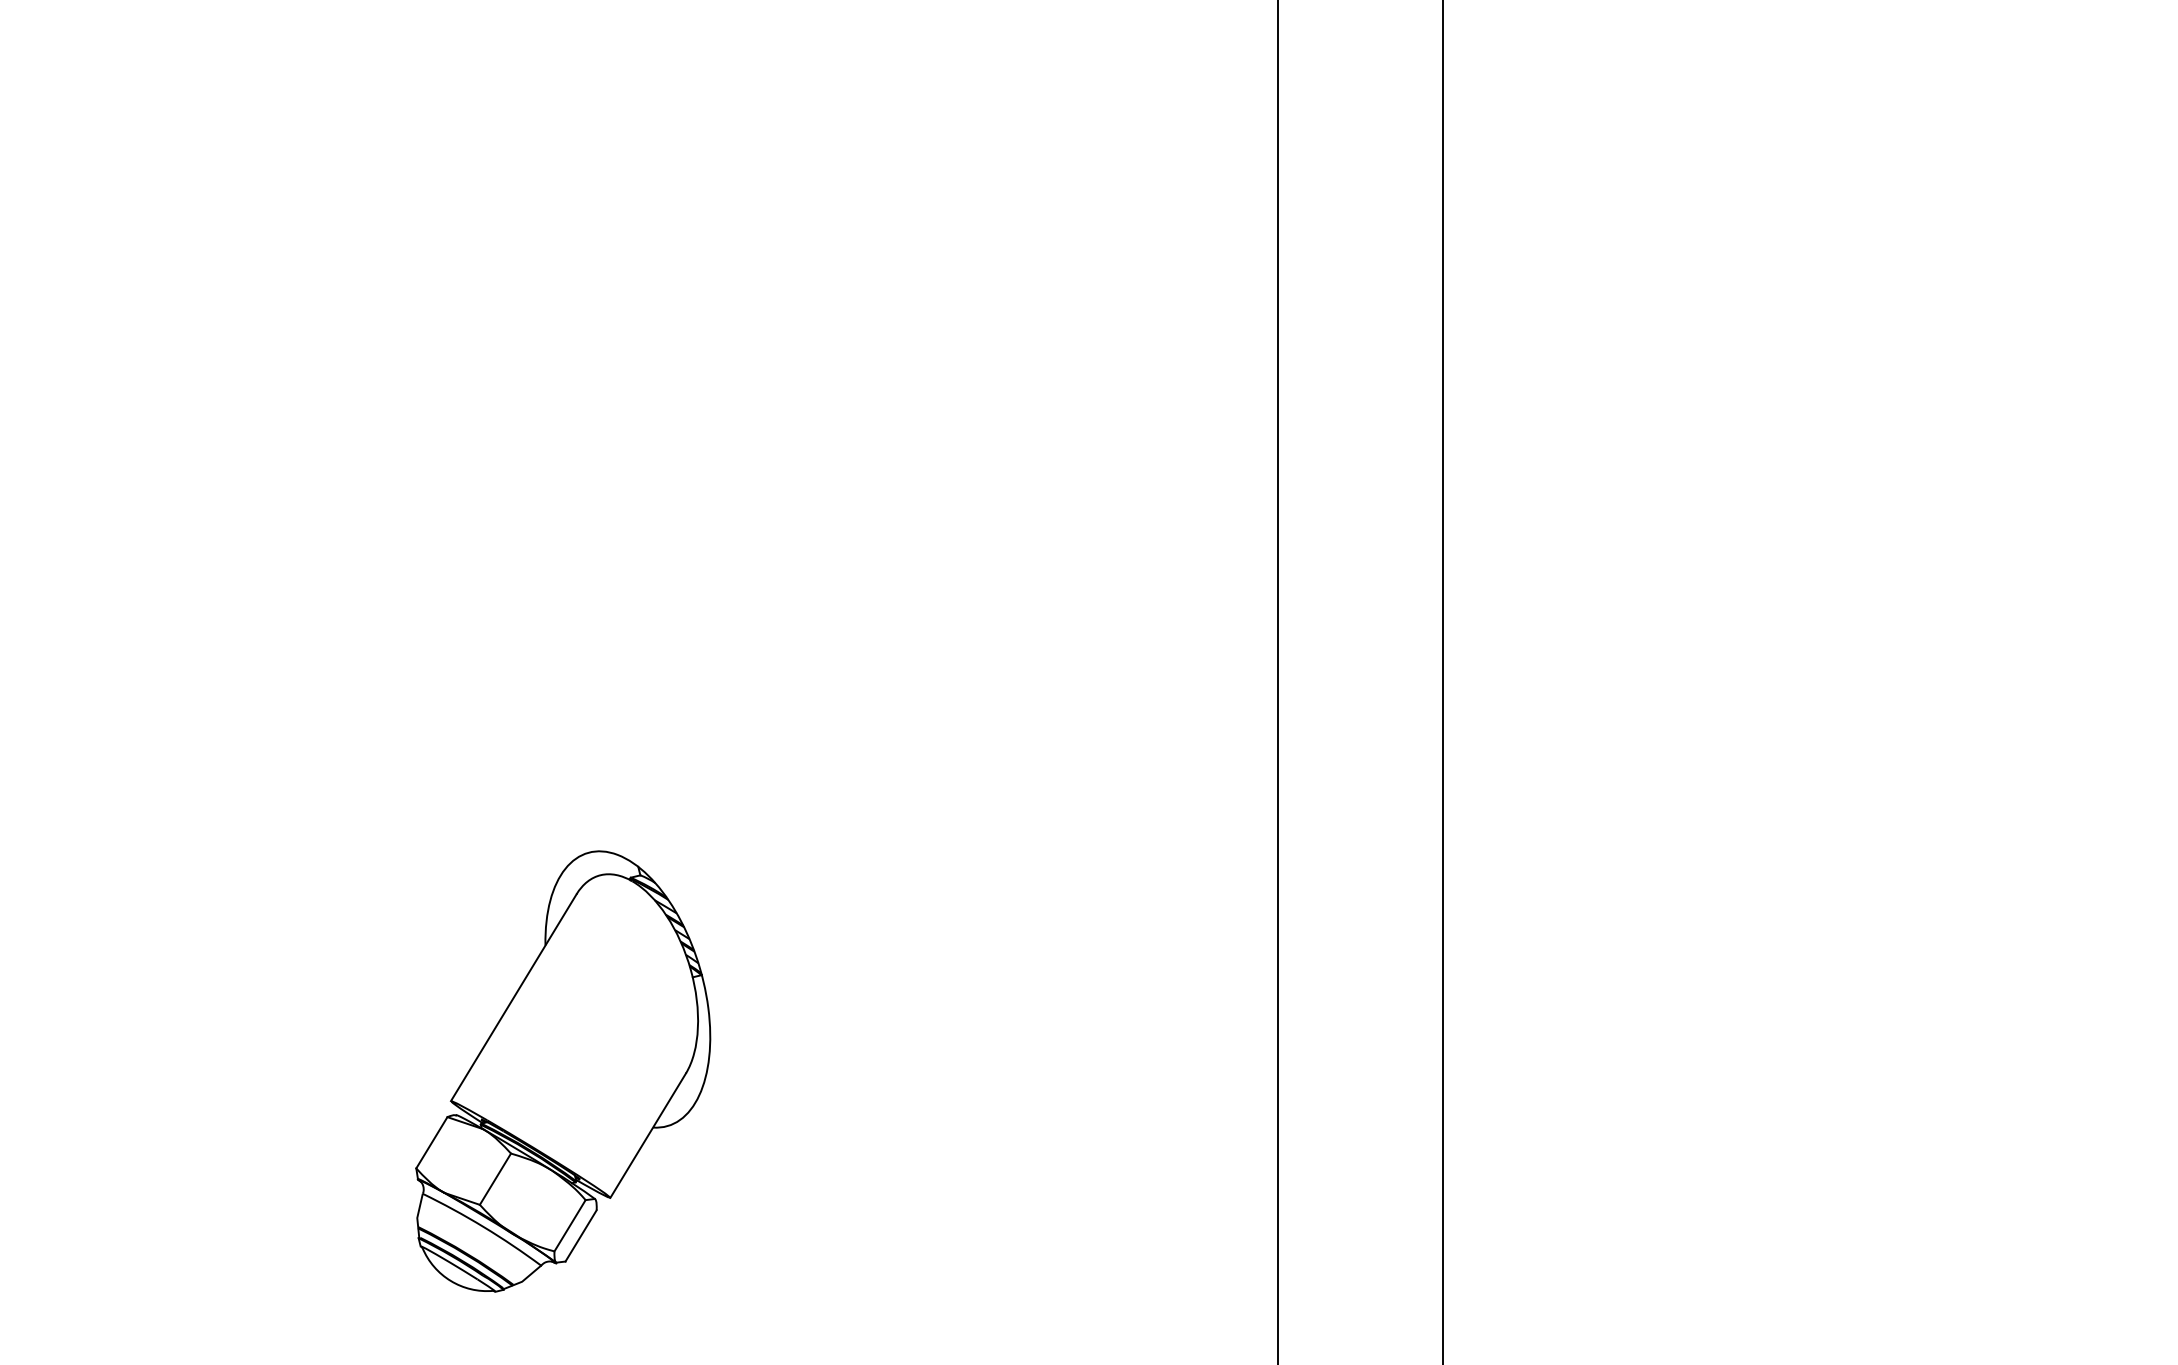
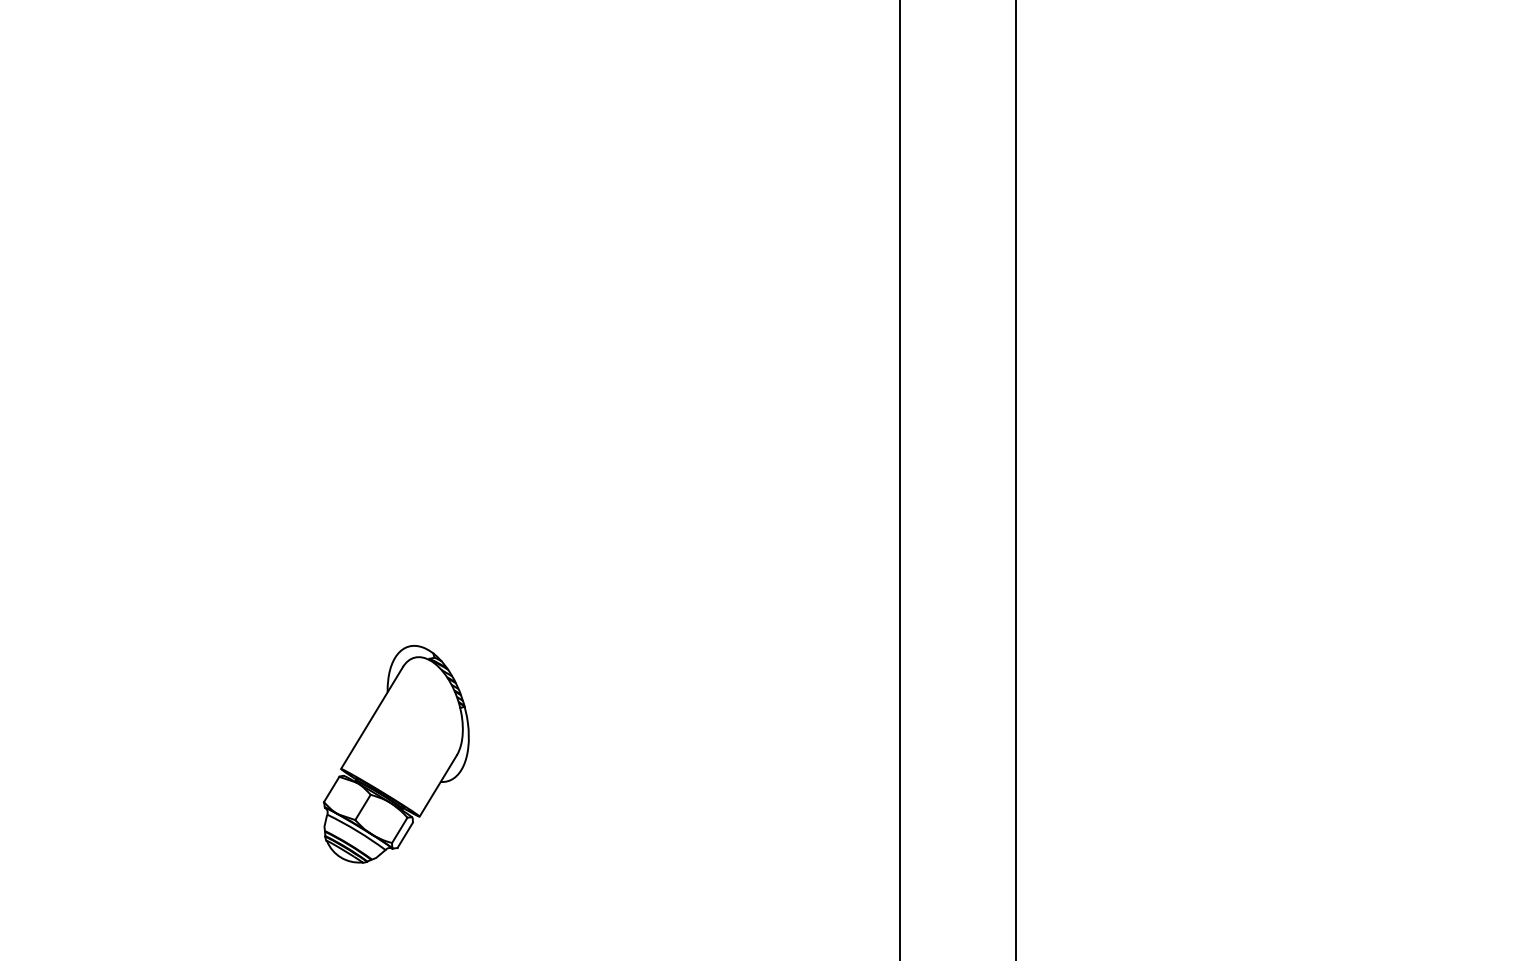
part: (563, 1071) -> (396, 754), size x0.7

